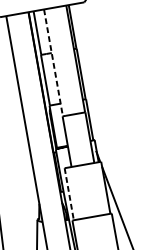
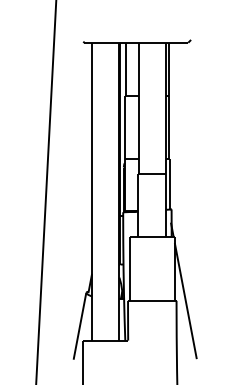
line: (53, 62) -> (138, 108), dashed -> solid
line: (69, 194) -> (129, 269), dashed -> solid

